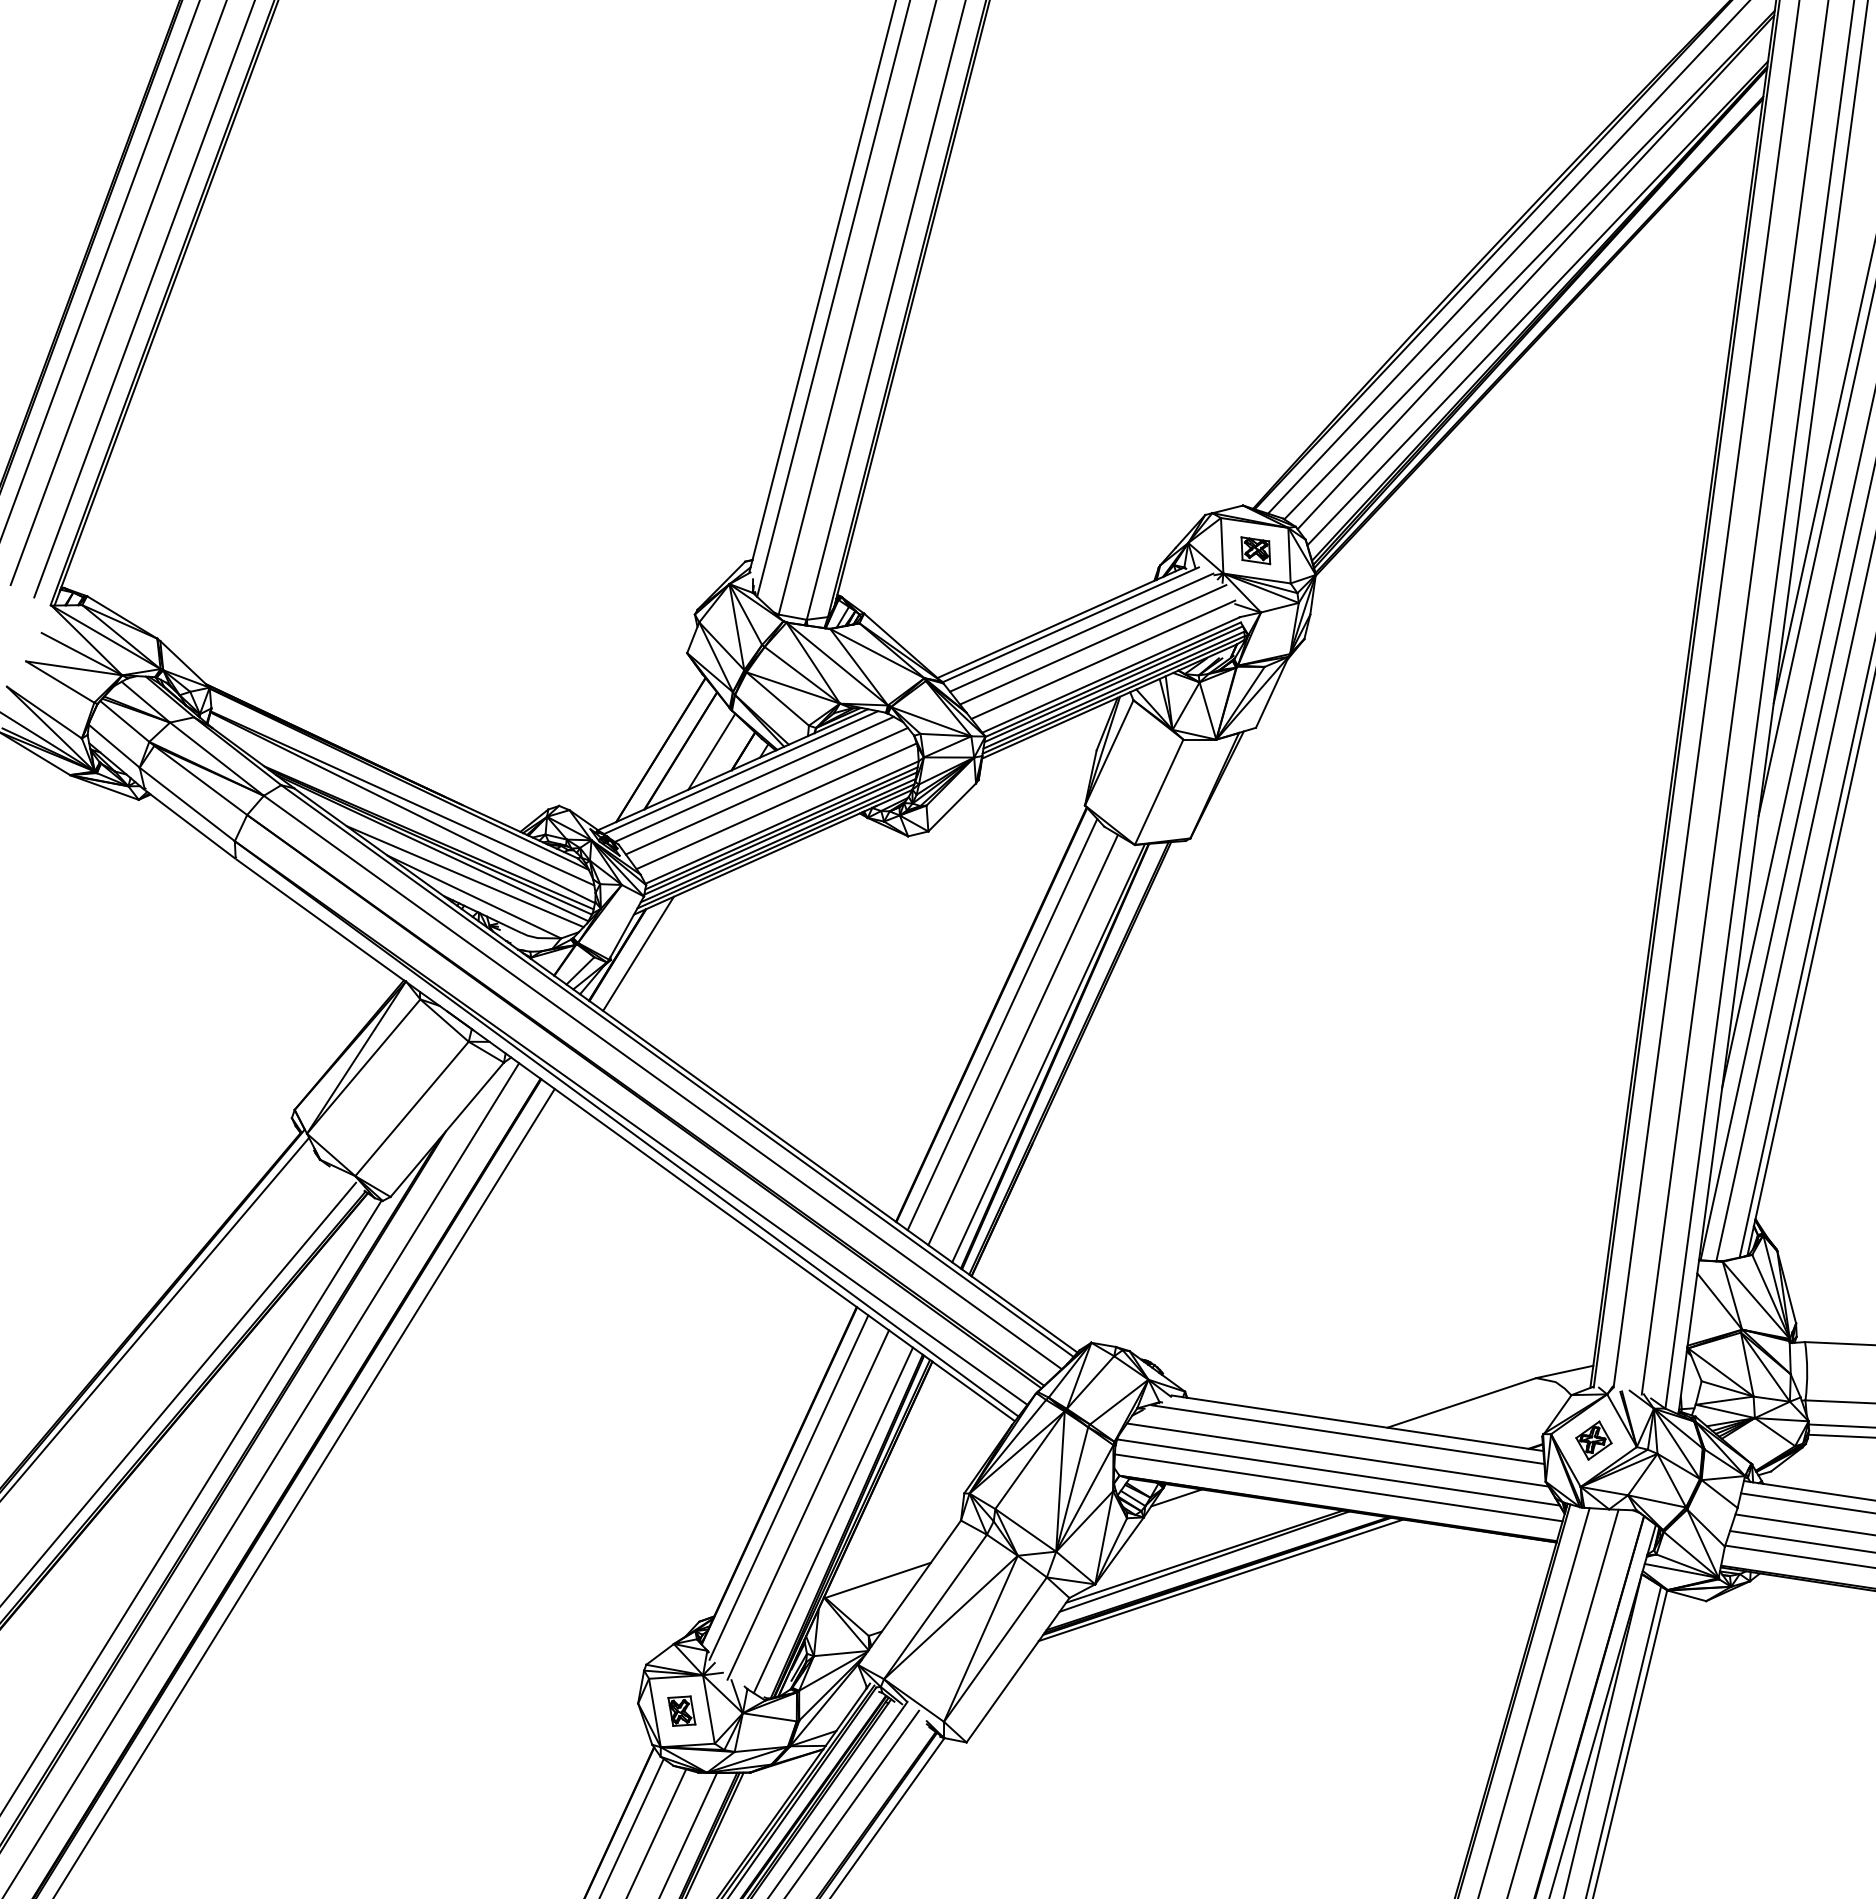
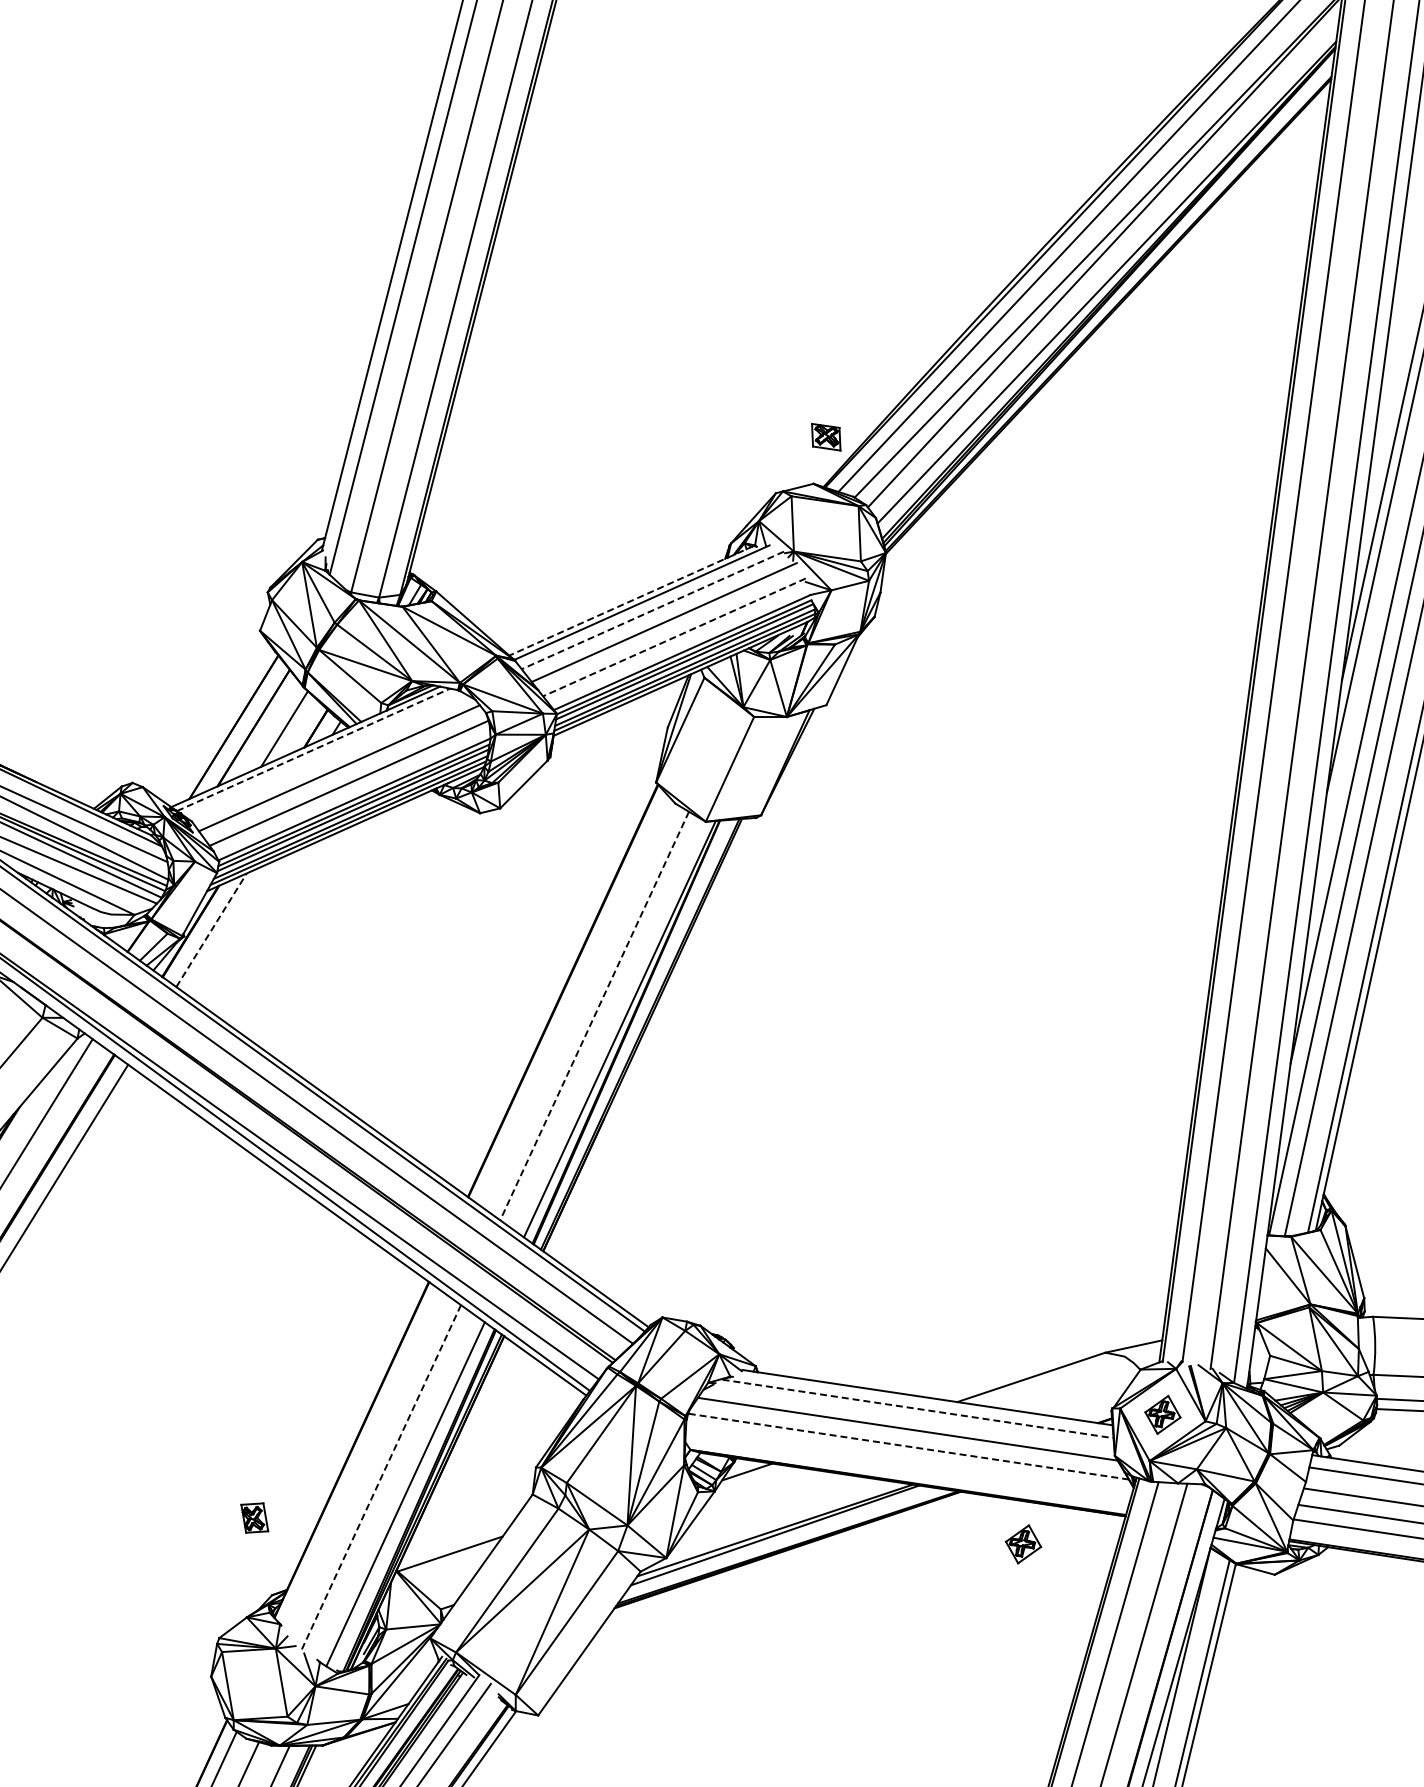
part: (1255, 550) -> (825, 437), moved
line: (1059, 623) -> (630, 601), solid -> dashed
line: (1081, 632) -> (652, 610), solid -> dashed
line: (1103, 659) -> (674, 637), solid -> dashed
line: (741, 772) -> (314, 749), solid -> dashed
line: (753, 778) -> (326, 755), removed
line: (638, 953) -> (211, 929), solid -> dashed
line: (1002, 1024) -> (574, 1000), removed
line: (1023, 1040) -> (594, 1016), solid -> dashed
line: (1348, 1434) -> (918, 1408), solid -> dashed
line: (1338, 1472) -> (908, 1446), solid -> dashed
line: (788, 1487) -> (360, 1461), removed
line: (1338, 1487) -> (908, 1461), removed
line: (808, 1505) -> (380, 1479), solid -> dashed
part: (1453, 1570) -> (1023, 1544), added
line: (1220, 1580) -> (791, 1554), removed
part: (681, 1710) -> (254, 1517), moved

